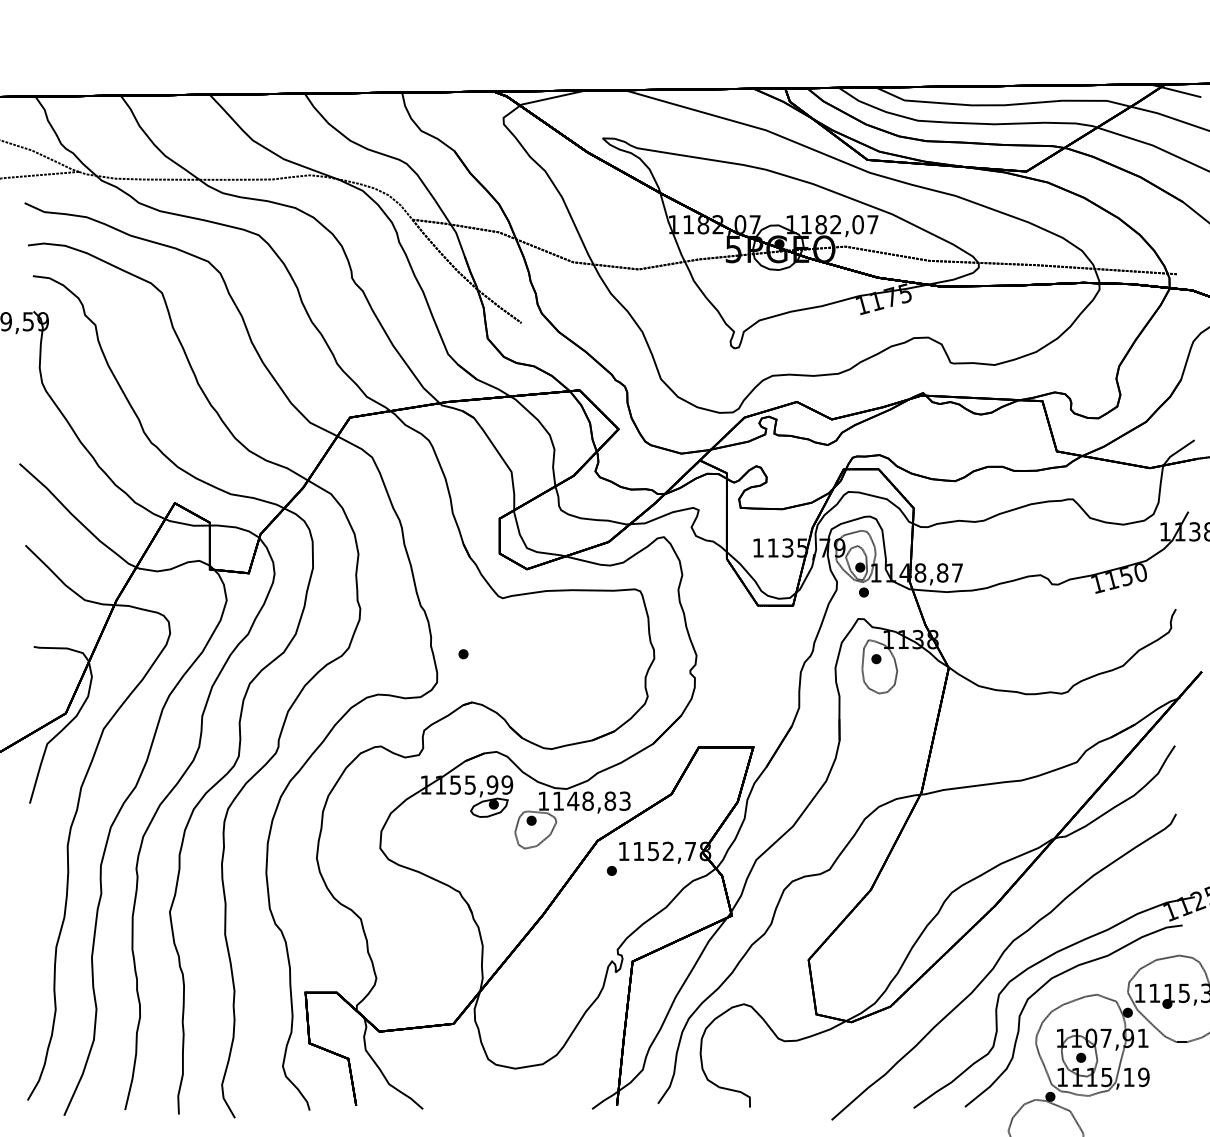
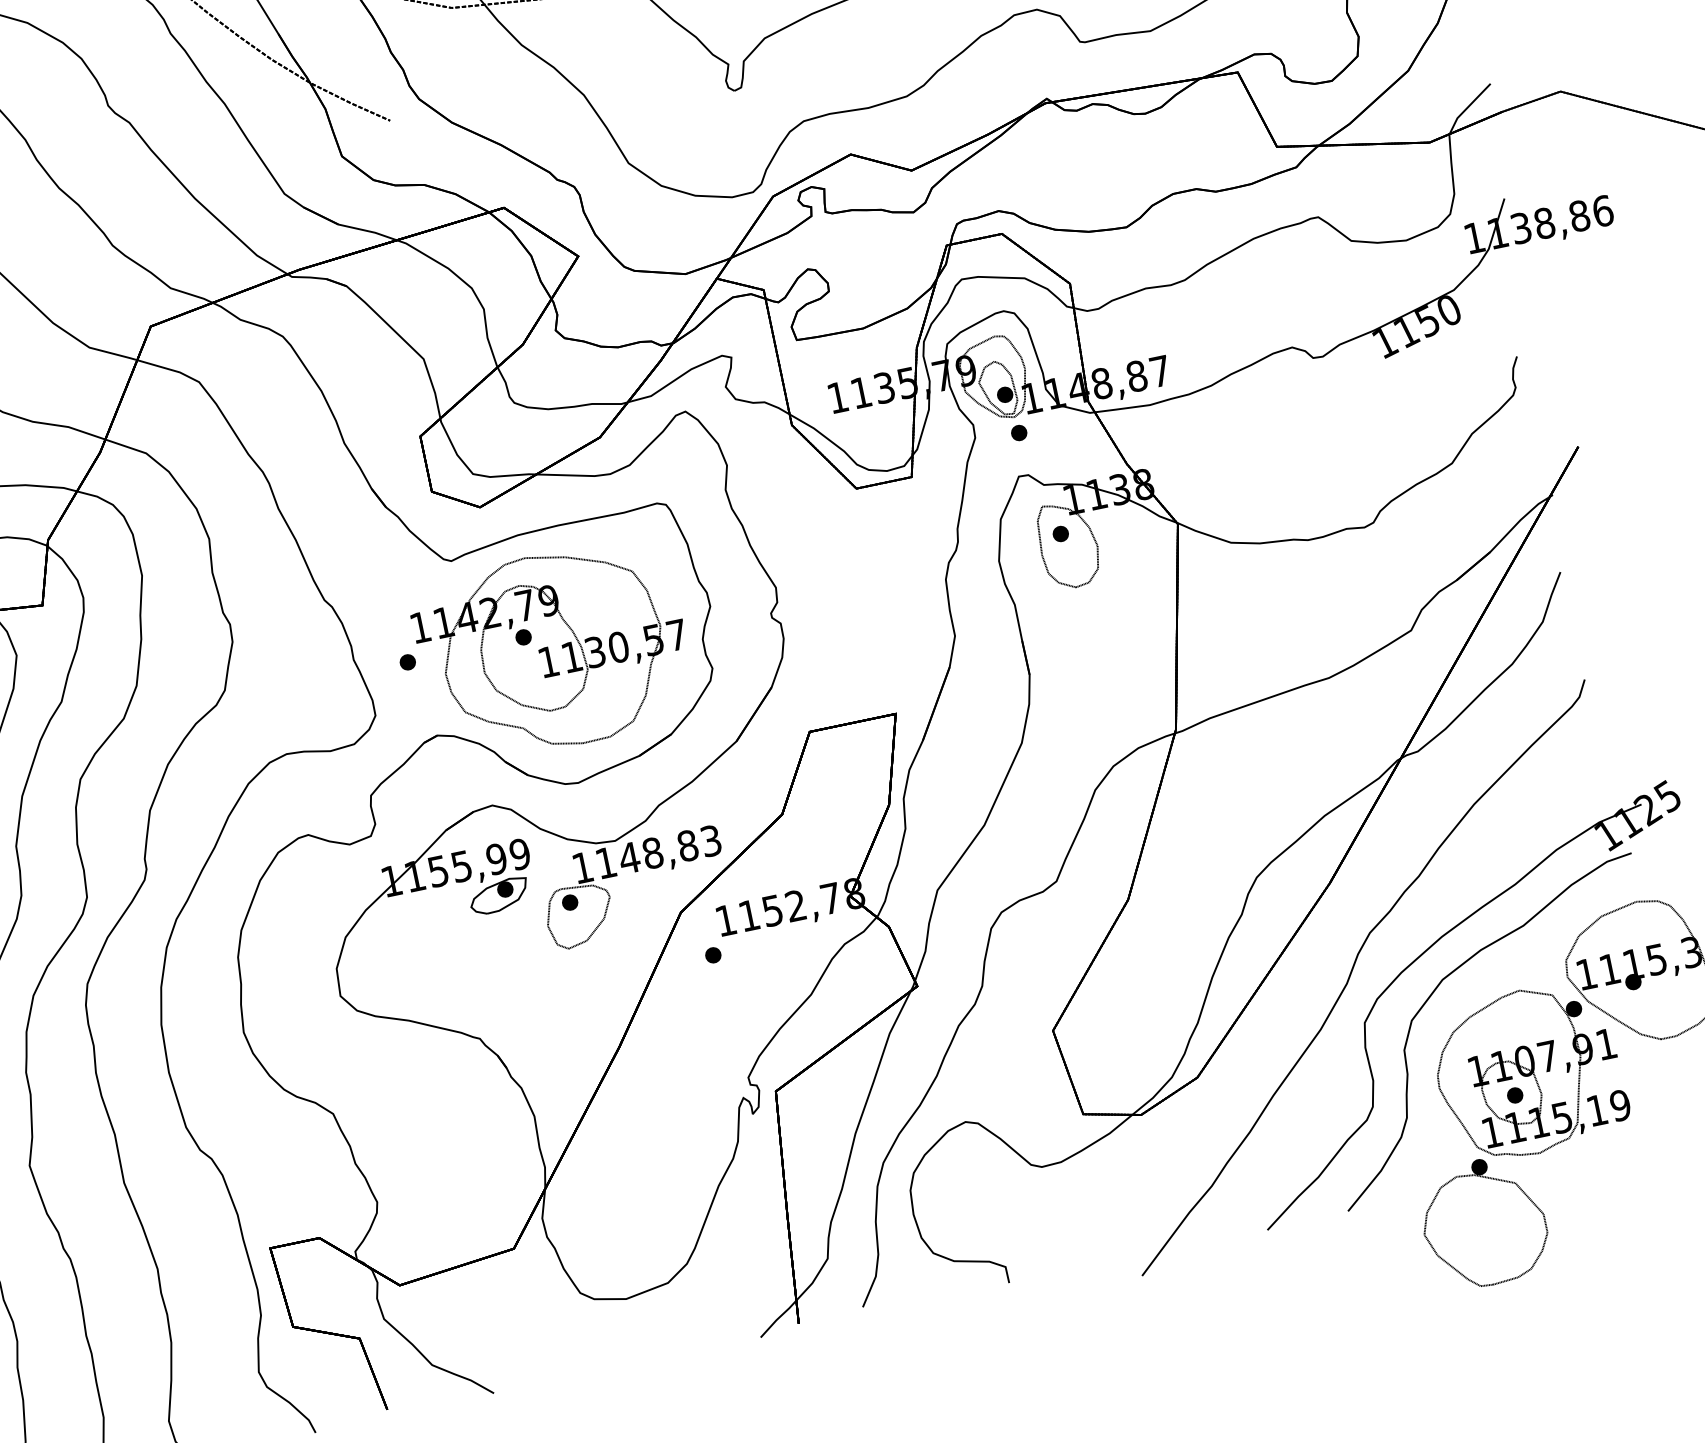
part: (552, 665) -> (551, 650), added

